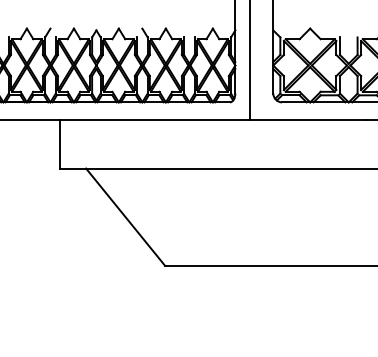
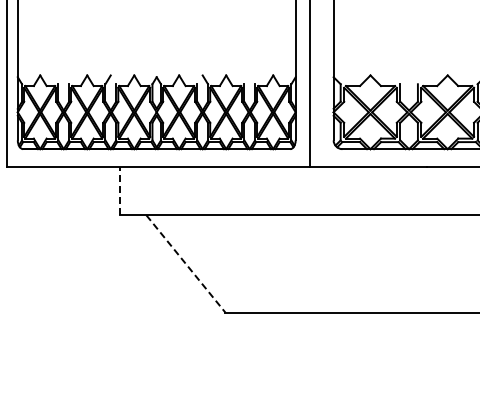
line: (60, 143) -> (120, 190), solid -> dashed
line: (125, 216) -> (185, 263), solid -> dashed

